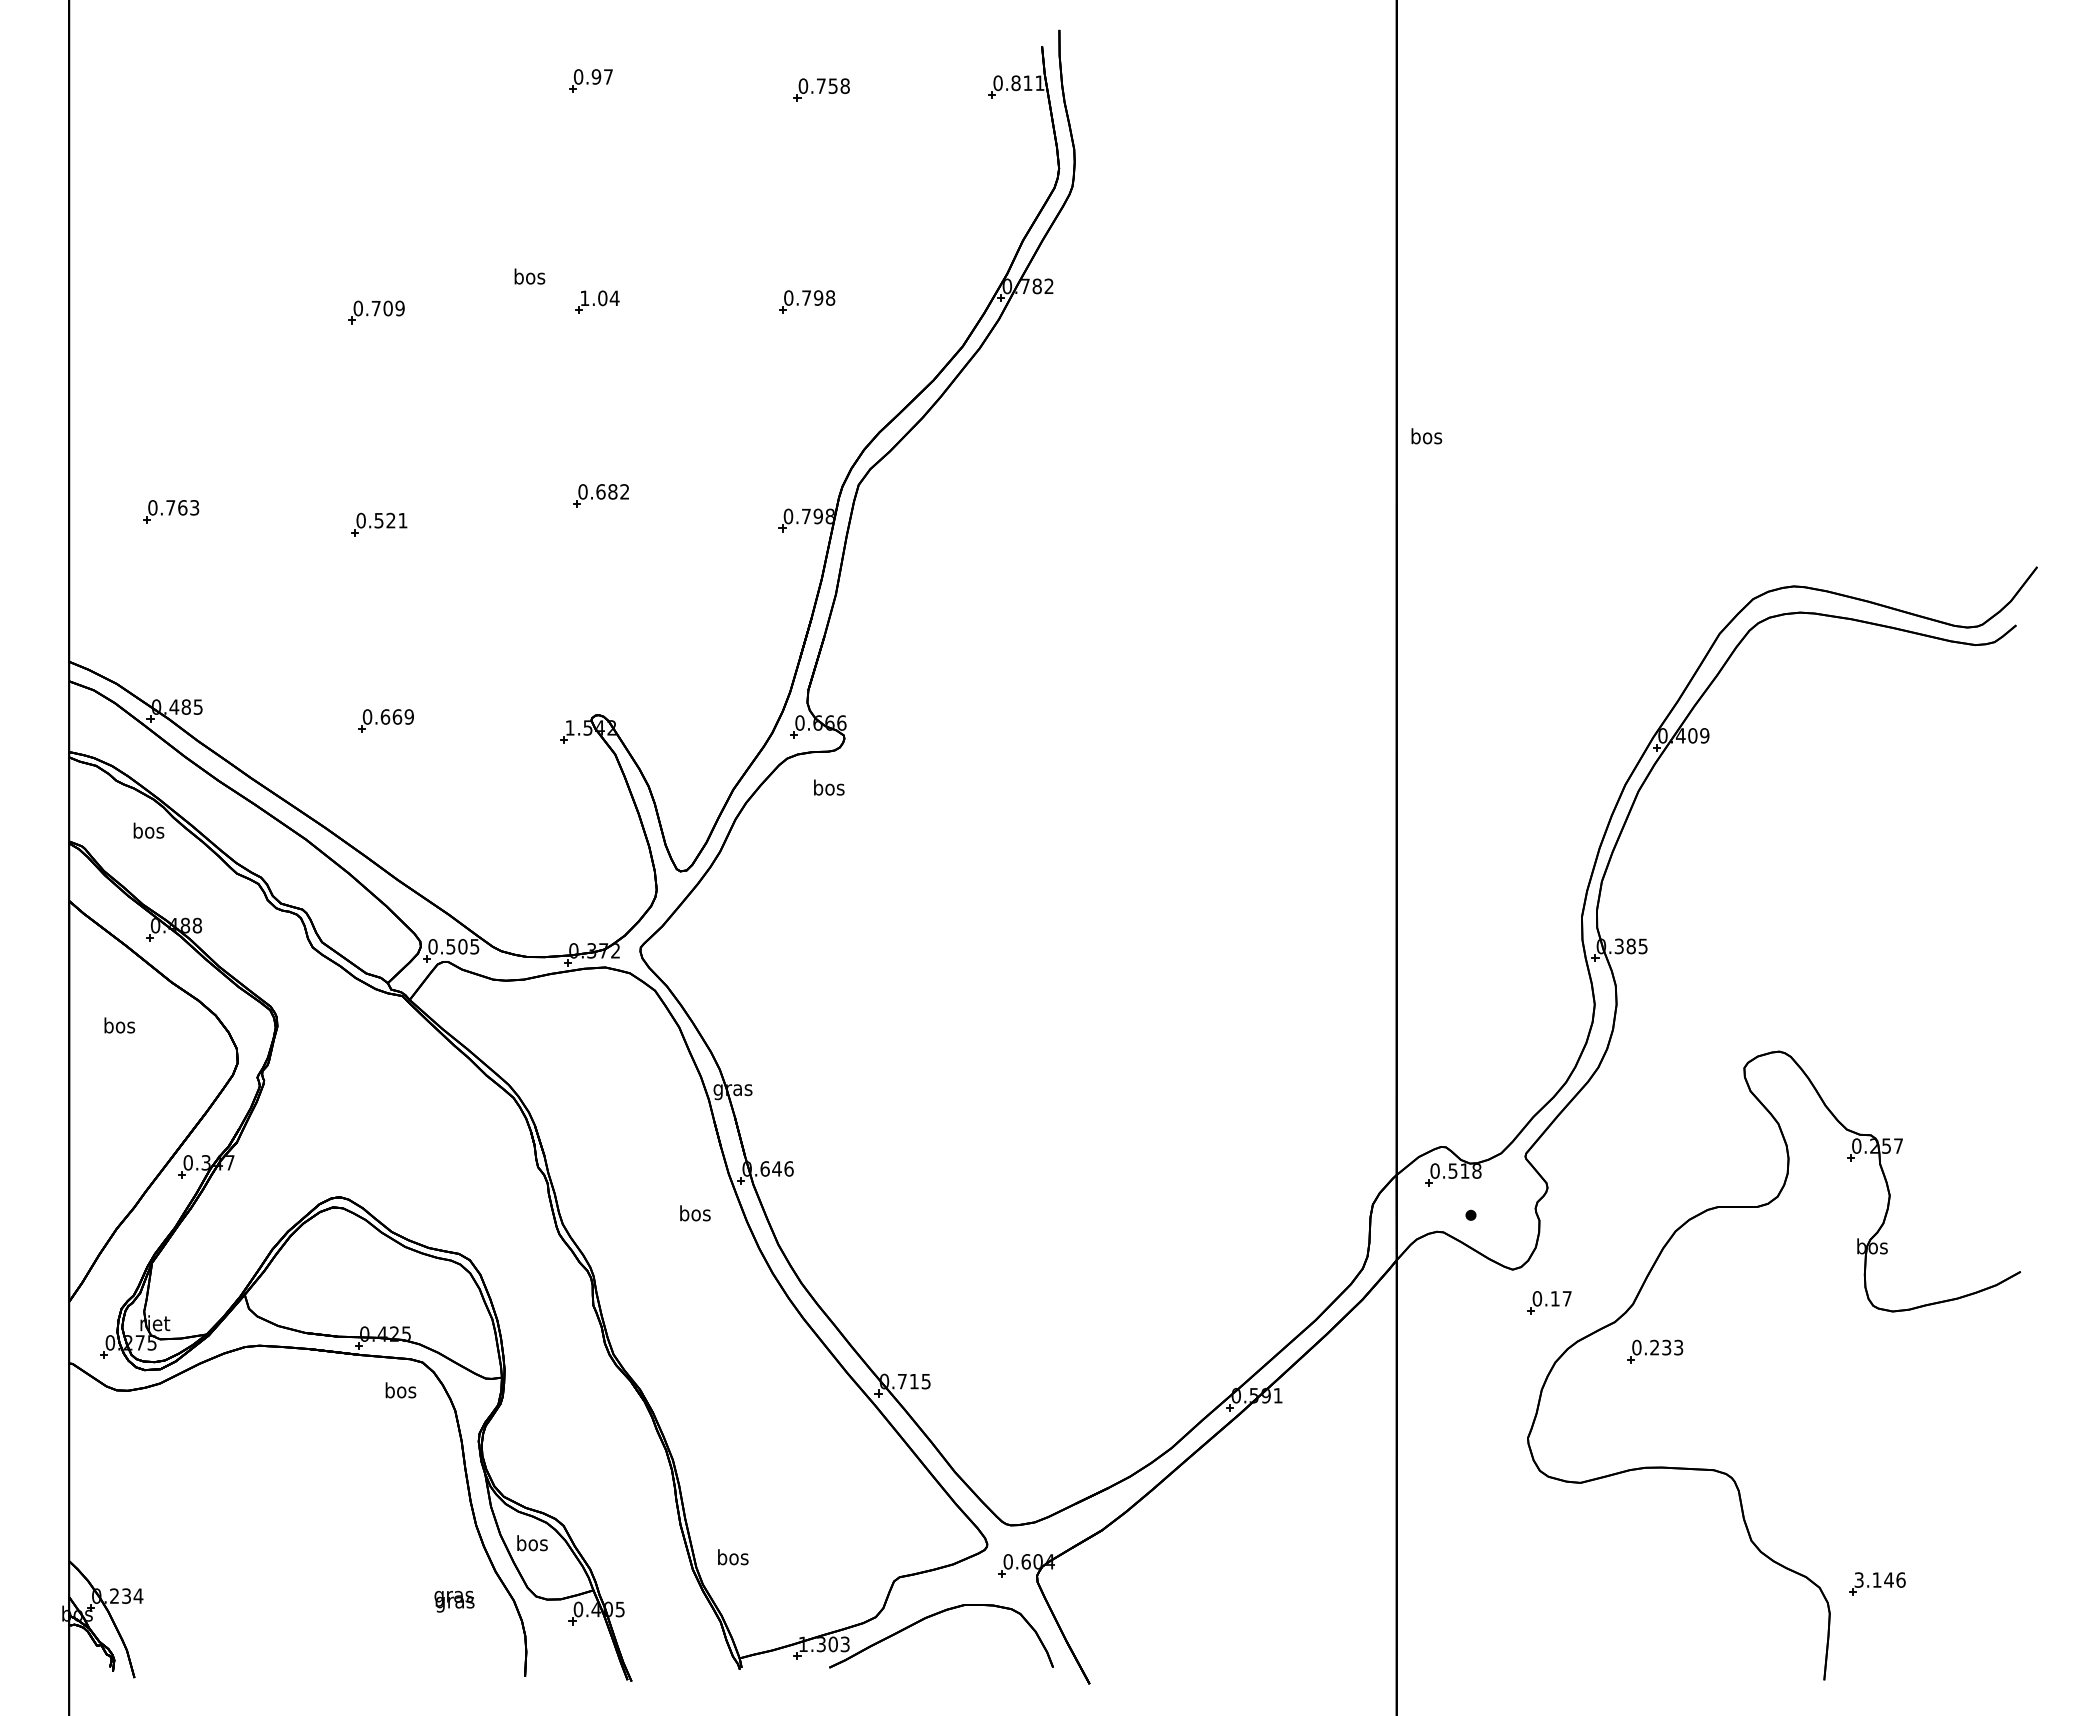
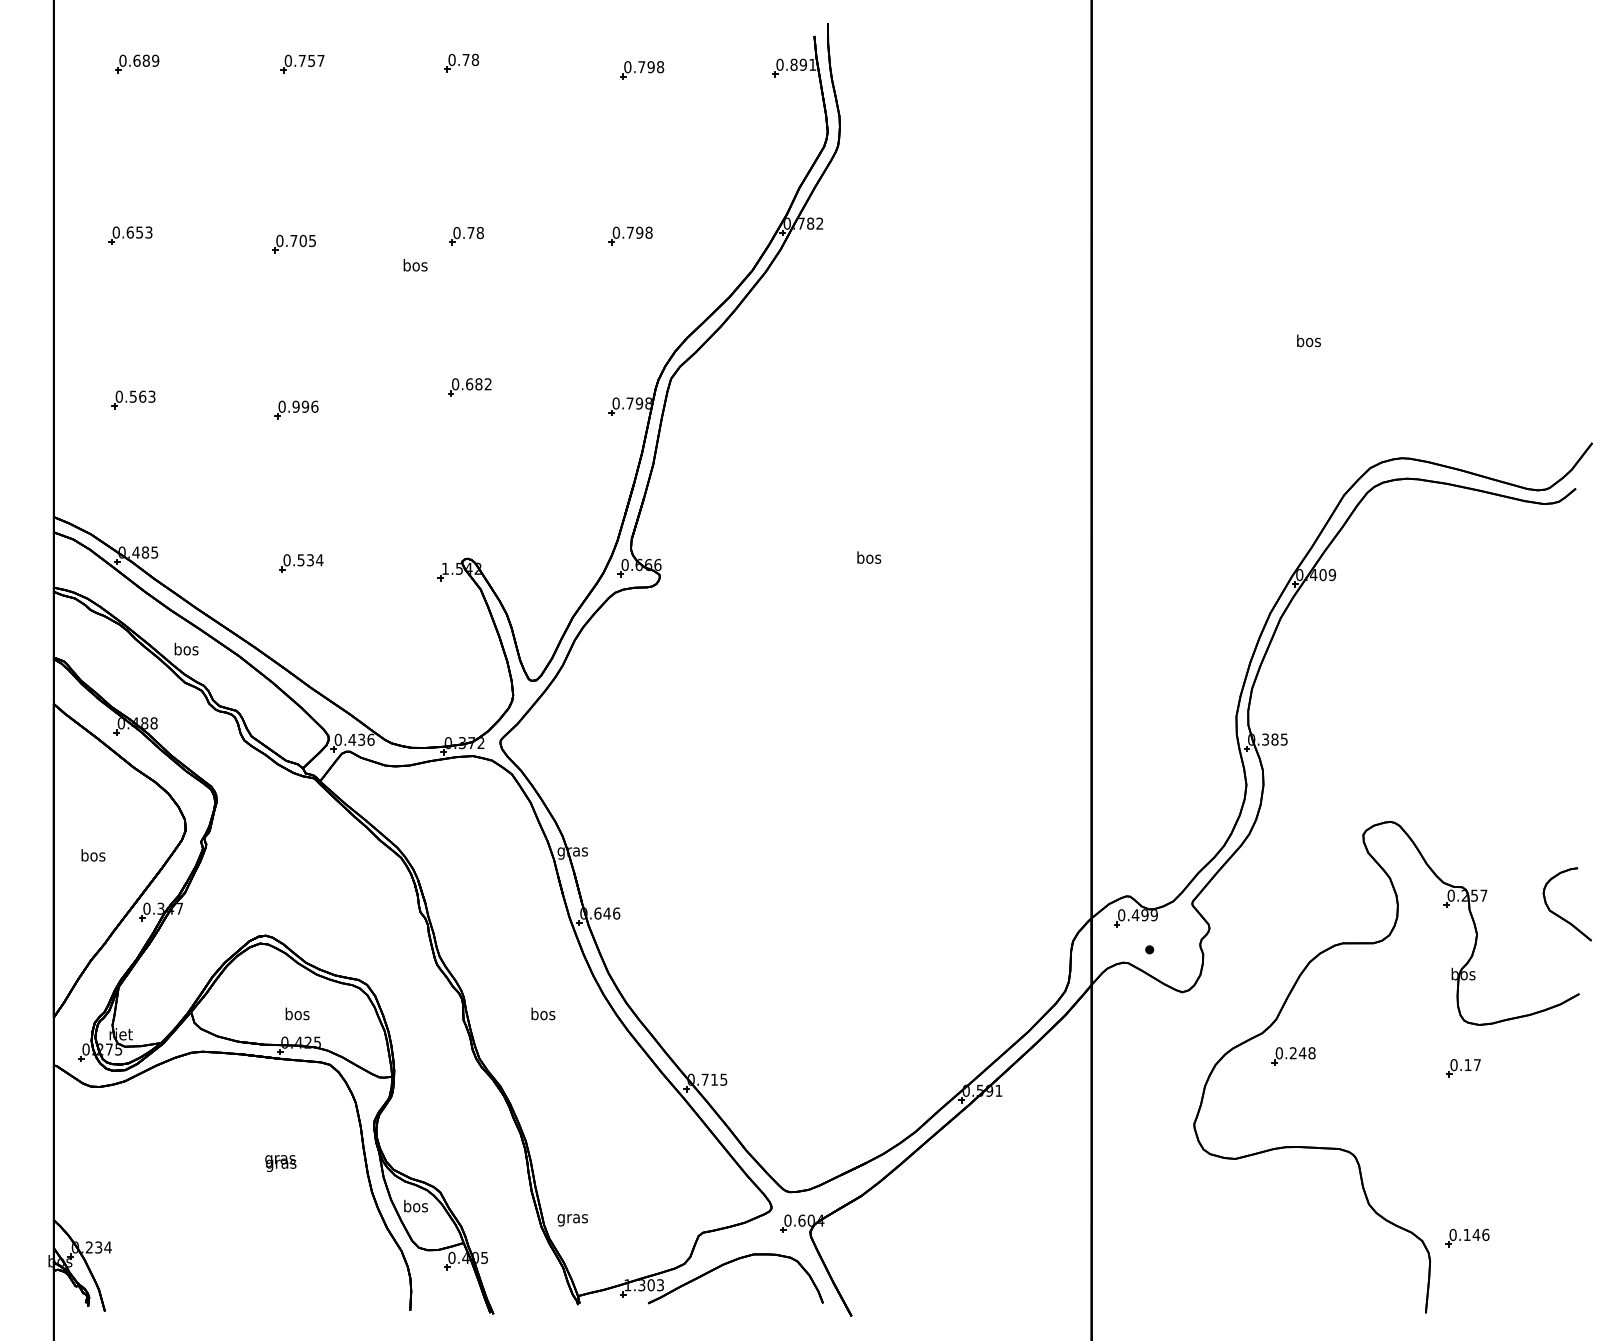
text: (602, 76) -> (470, 59), 0.97 -> 0.78
part: (175, 81) -> (137, 63), added
part: (387, 81) -> (302, 63), added
text: (1027, 83) -> (803, 65), 0.811 -> 0.891
text: (832, 85) -> (650, 66), 0.758 -> 0.798
text: (529, 276) -> (415, 265), moved
text: (599, 298) -> (468, 233), 1.04 -> 0.78
part: (167, 301) -> (130, 235), added
text: (399, 307) -> (312, 240), 0.709 -> 0.705
text: (1426, 436) -> (1308, 341), moved
text: (170, 507) -> (133, 396), 0.763 -> 0.563
text: (390, 520) -> (305, 406), 0.521 -> 0.996
text: (397, 716) -> (310, 559), 0.669 -> 0.534
text: (829, 787) -> (869, 557), moved
text: (148, 830) -> (186, 649), moved
text: (462, 946) -> (361, 739), 0.505 -> 0.436
text: (119, 1025) -> (93, 855), moved
text: (1464, 1170) -> (1144, 914), 0.518 -> 0.499
part: (1998, 1173) -> (1562, 917), added
text: (695, 1213) -> (543, 1014), moved
part: (1549, 1302) -> (1463, 1067), moved
text: (1672, 1347) -> (1307, 1053), 0.233 -> 0.248
text: (400, 1390) -> (297, 1014), moved
text: (732, 1559) -> (572, 1218), bos -> gras
text: (1858, 1579) -> (1452, 1234), 3.146 -> 0.146
text: (454, 1601) -> (280, 1163), moved

